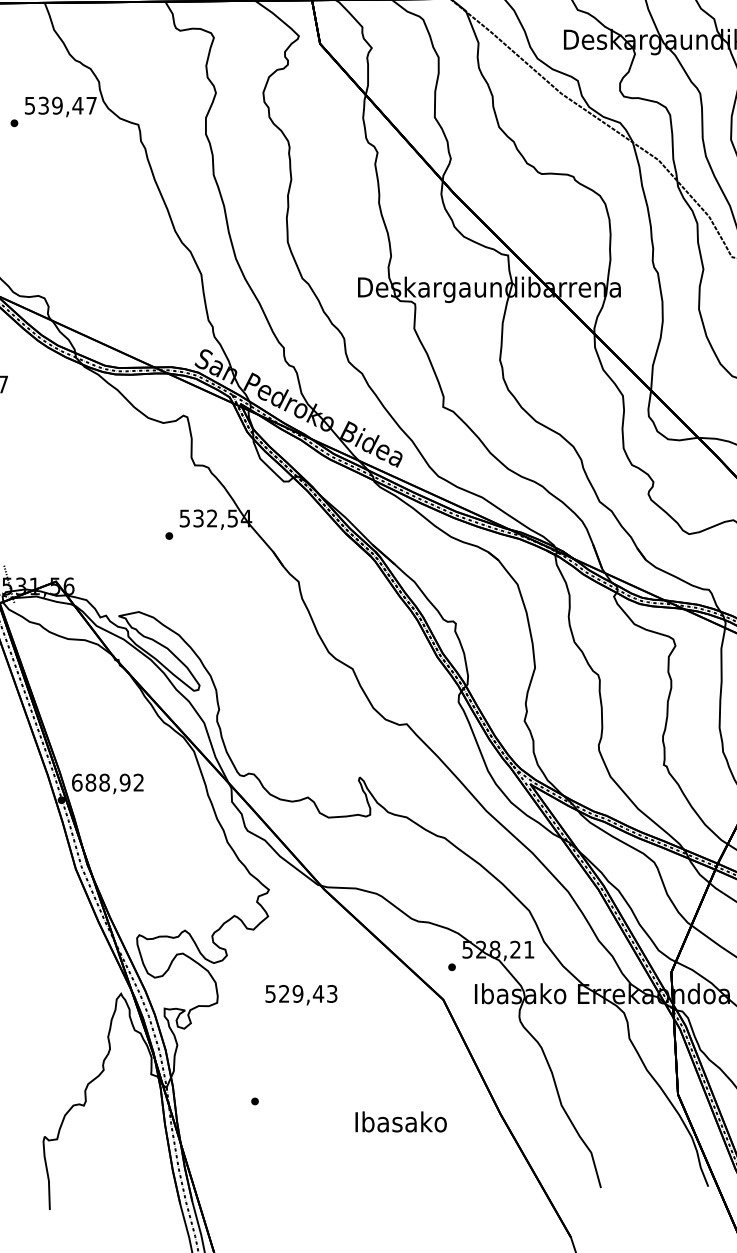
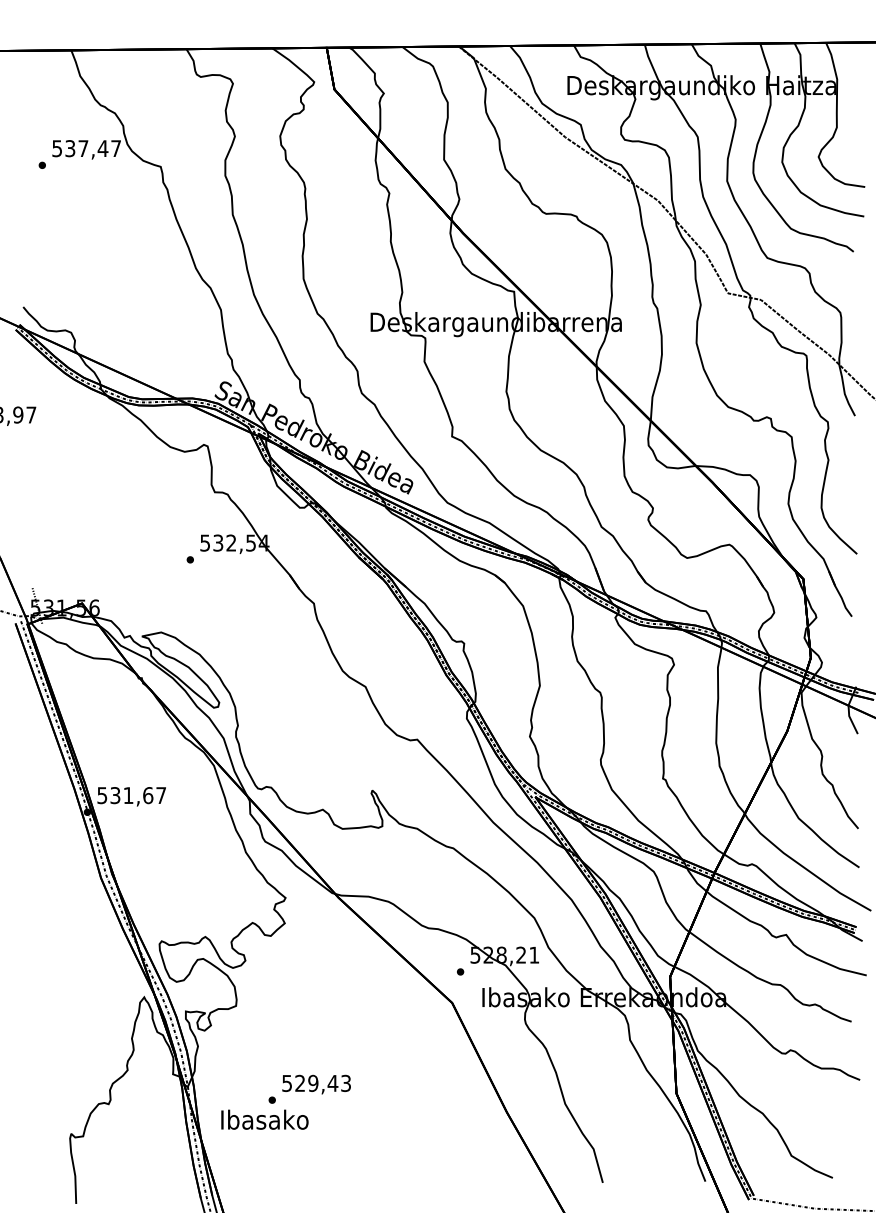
text: (57, 105) -> (83, 148), 539,47 -> 537,47
text: (107, 782) -> (131, 795), 688,92 -> 531,67
text: (301, 995) -> (316, 1084), moved
text: (400, 1121) -> (264, 1119), moved

